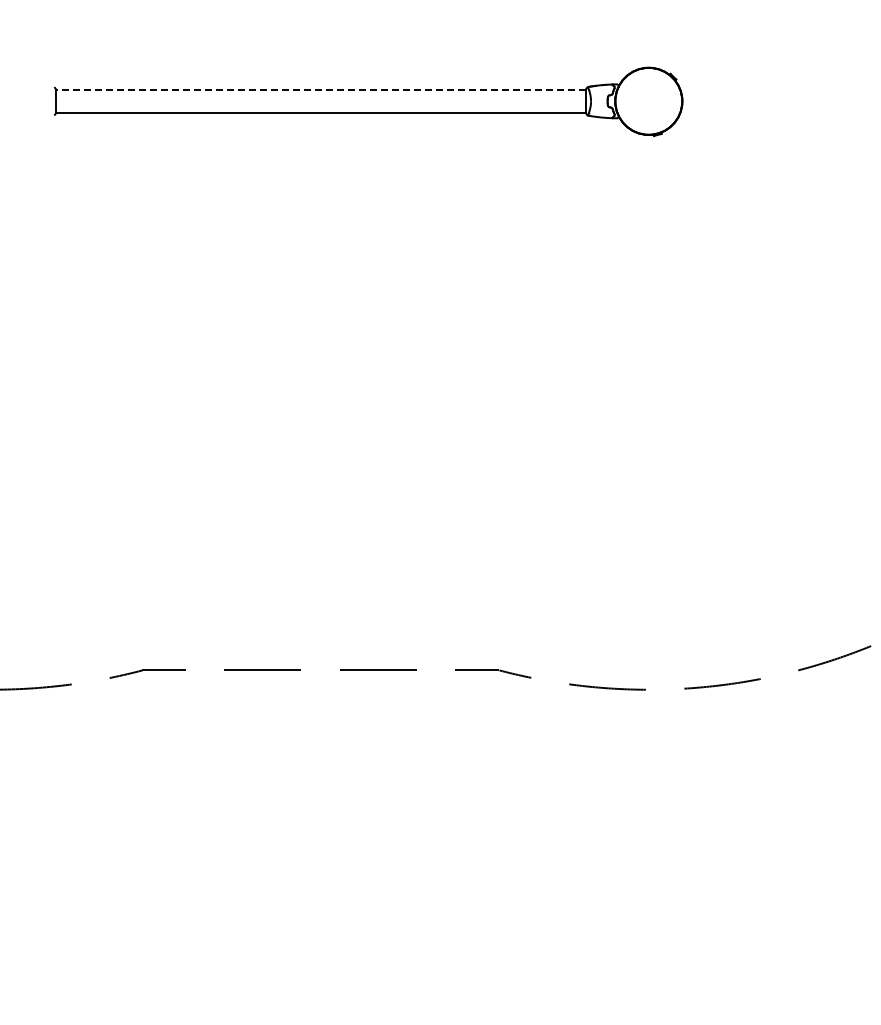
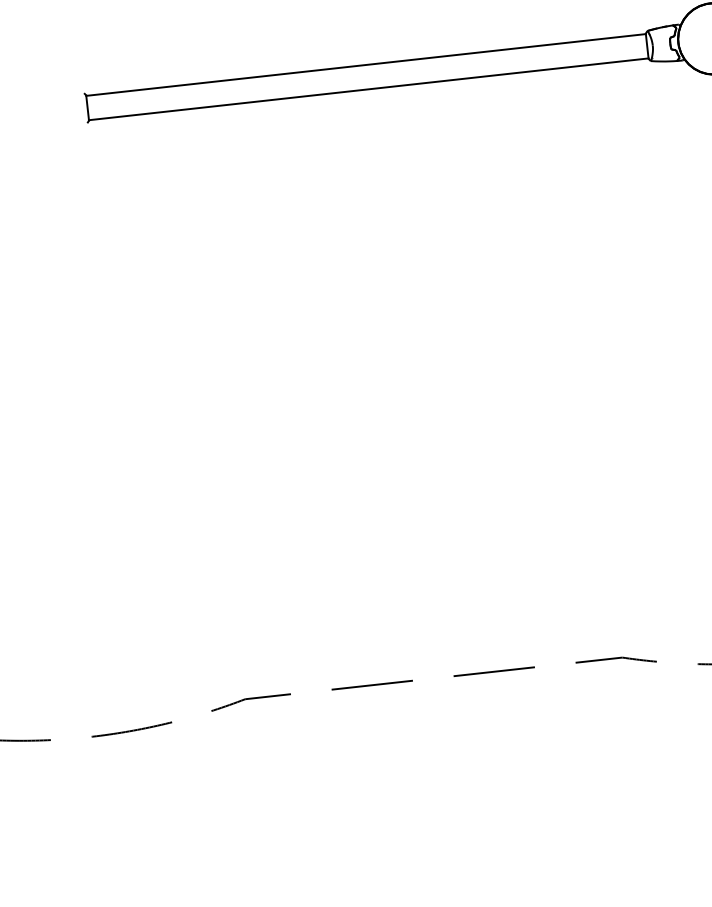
line: (320, 89) -> (365, 64), dashed -> solid

